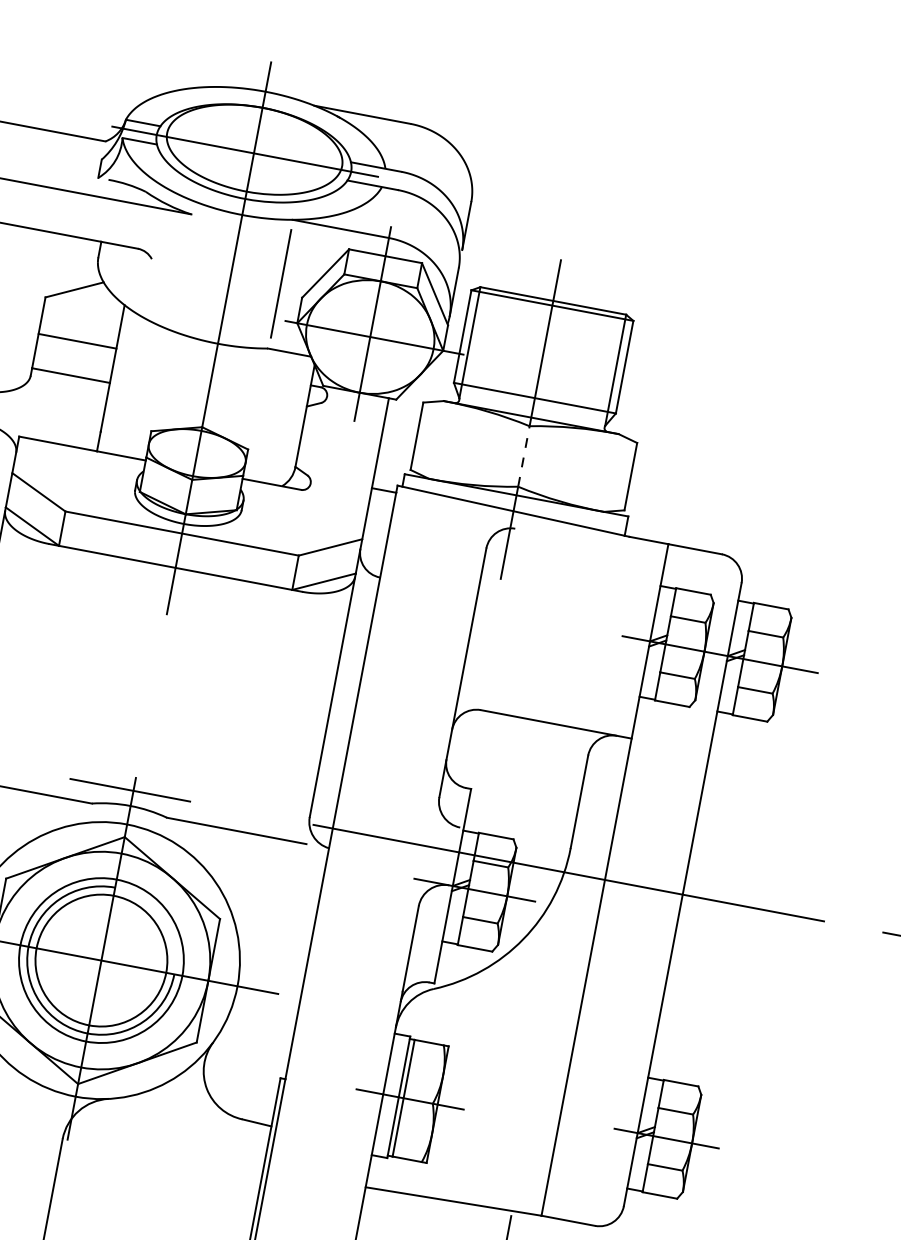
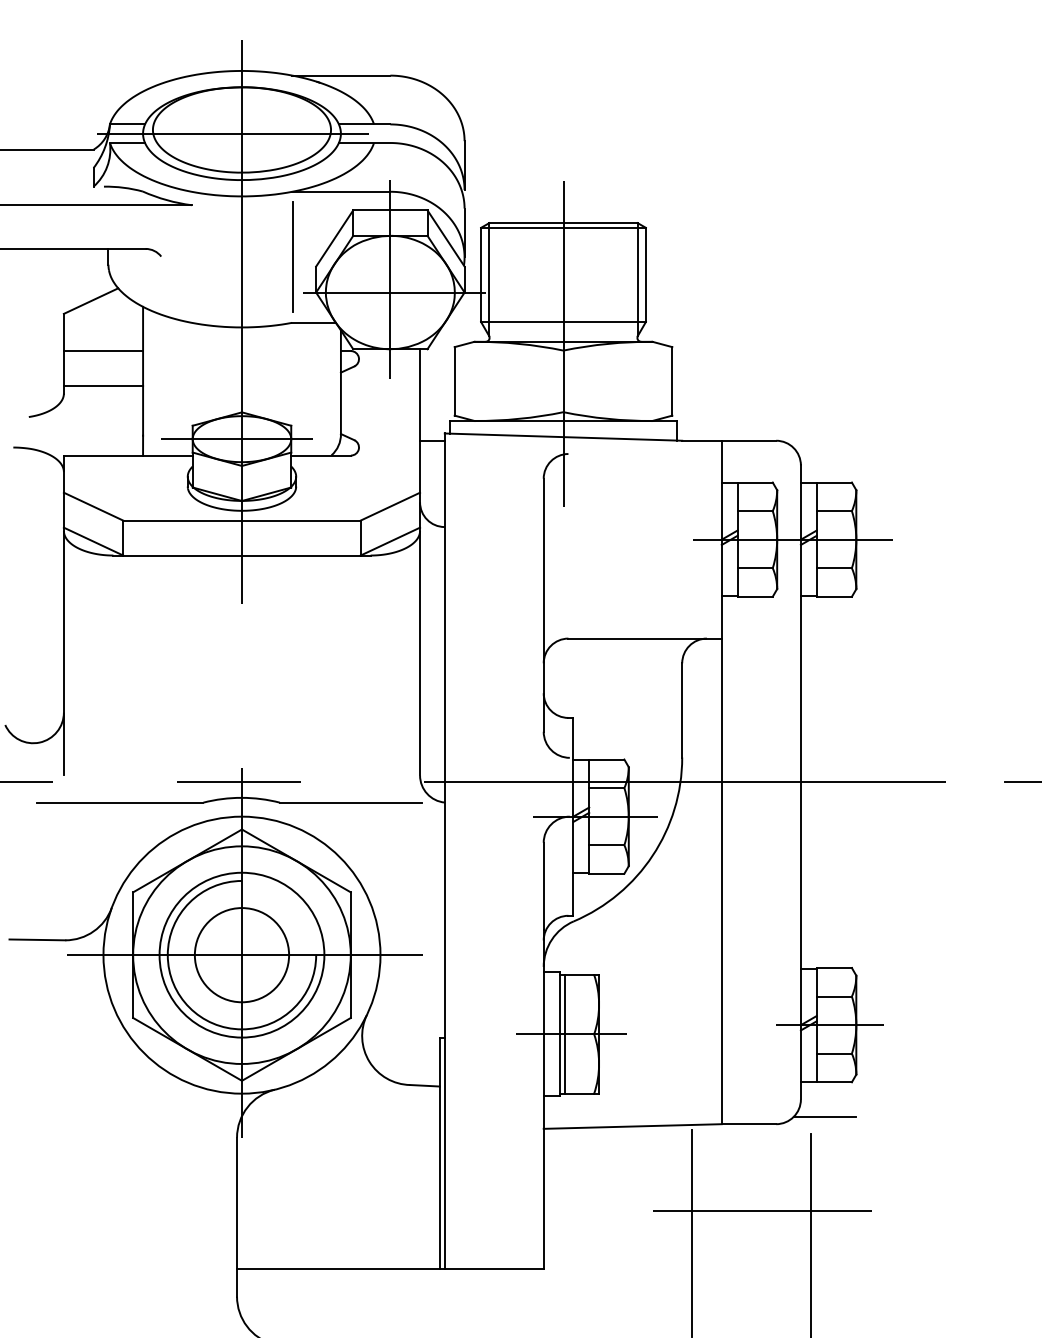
line: (191, 452) -> (236, 439), added
line: (523, 456) -> (563, 381), dashed -> solid
circle: (100, 960) -> (241, 955), size x0.71
line: (643, 1228) -> (824, 1117), added

